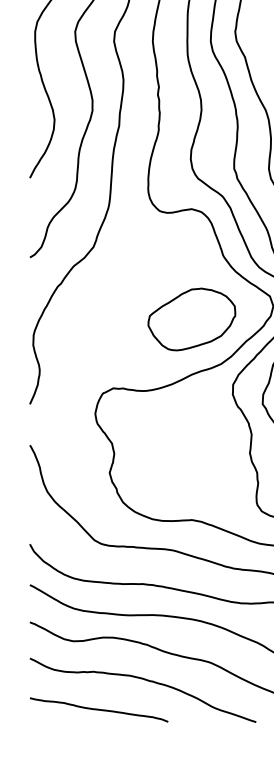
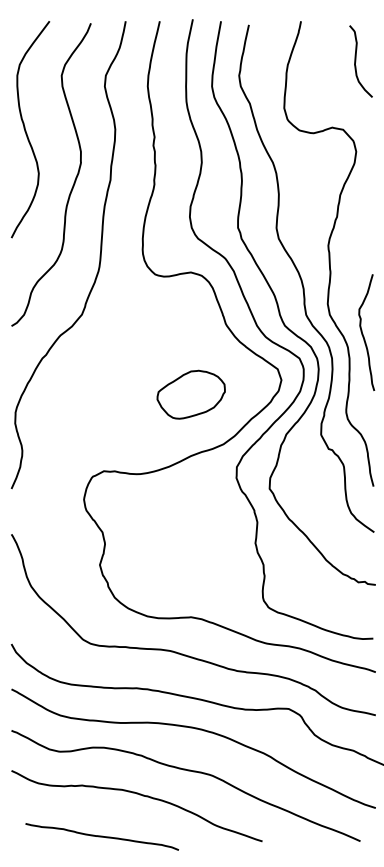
part: (192, 319) -> (191, 394), size x0.7
curve: (99, 709) -> (102, 836), moved

